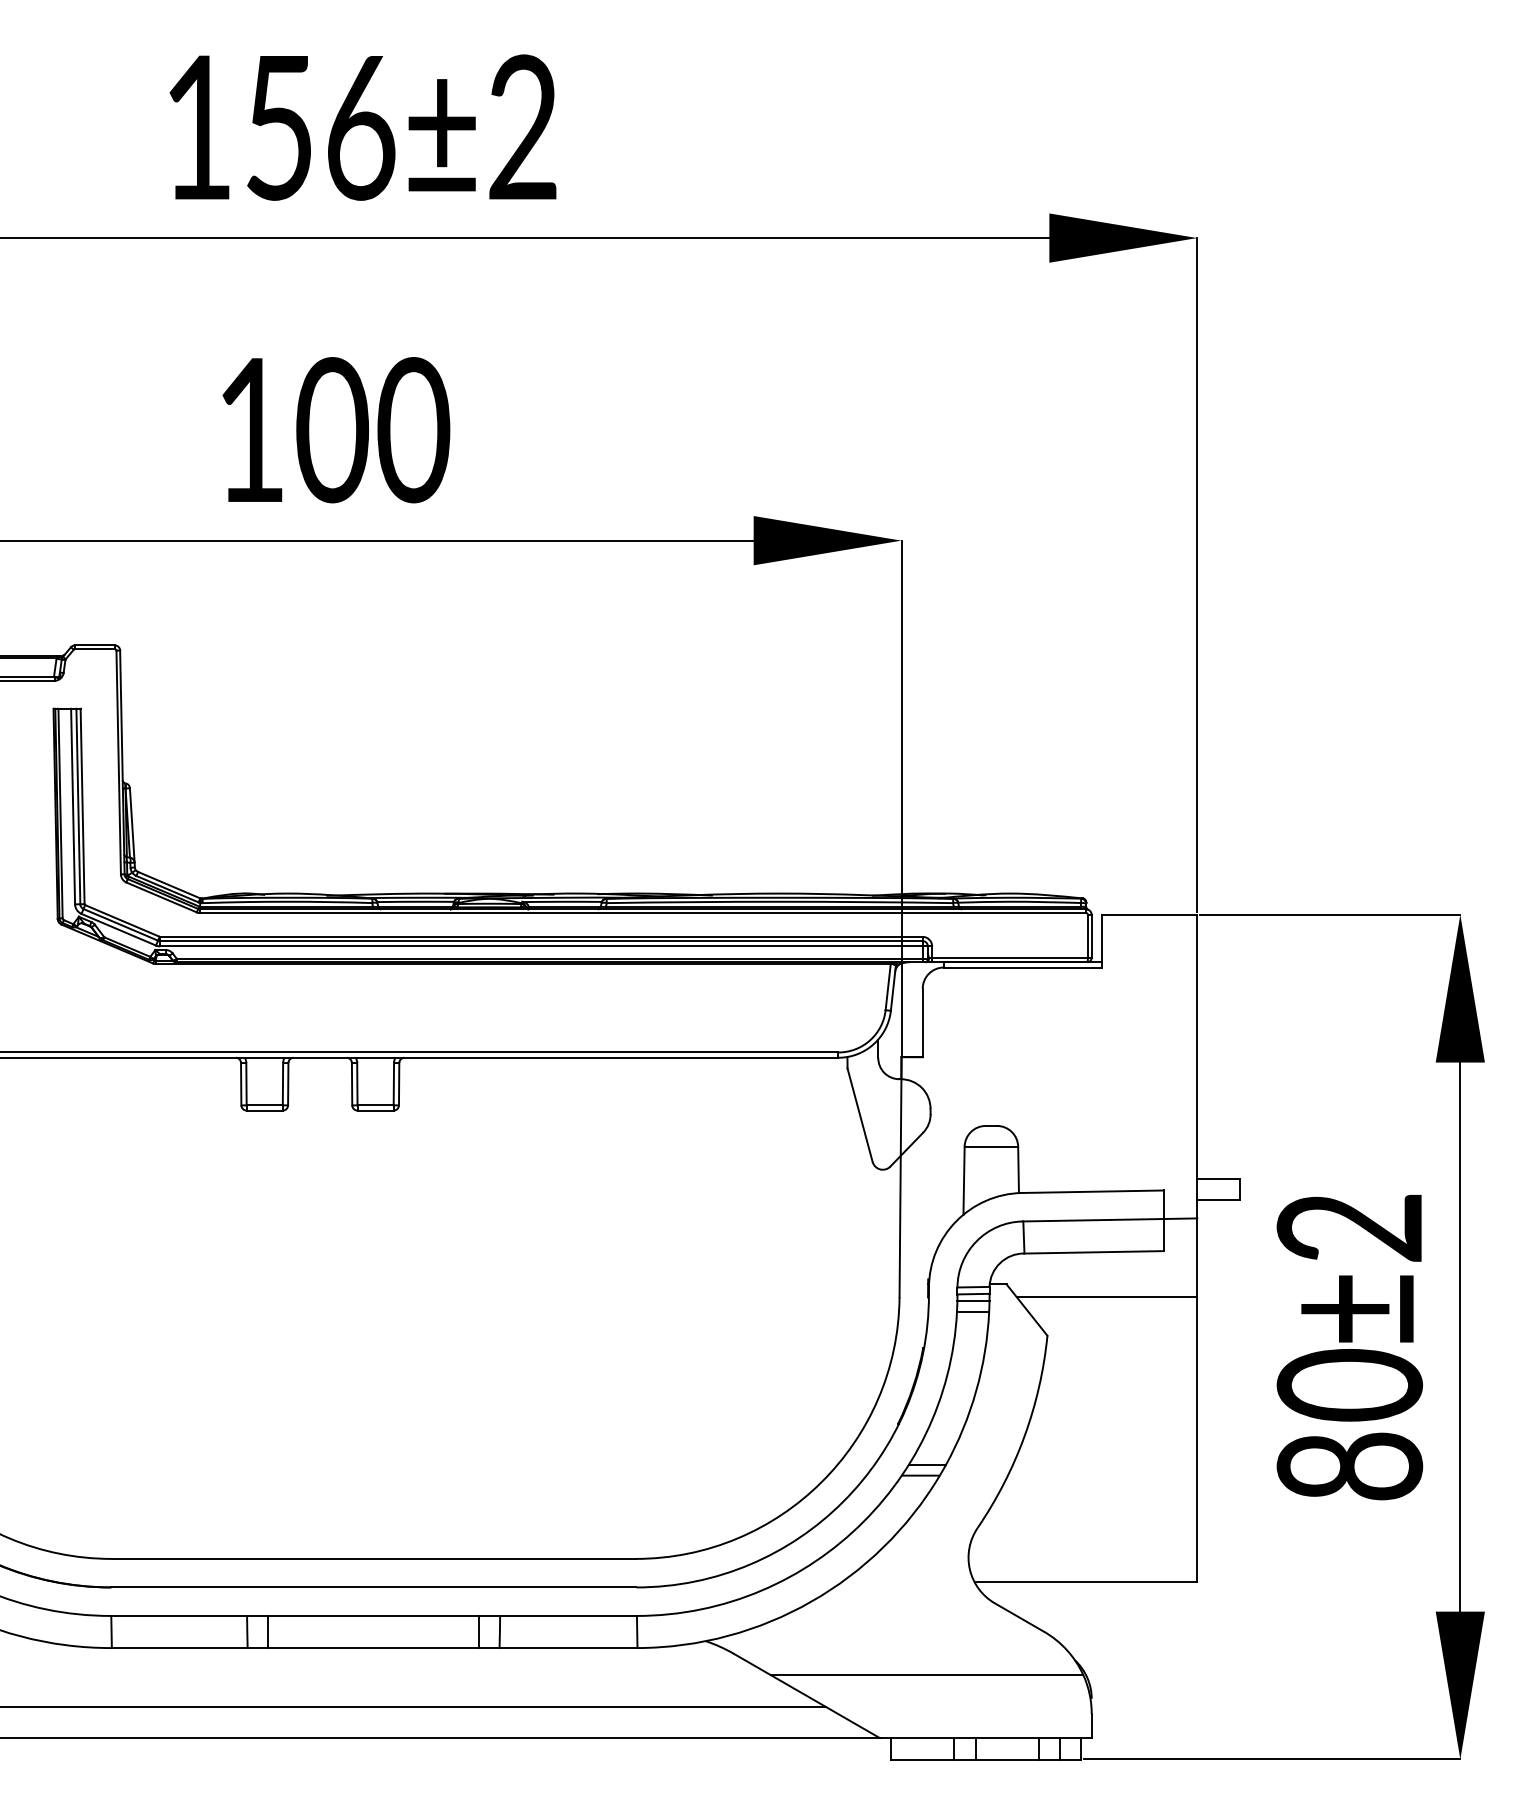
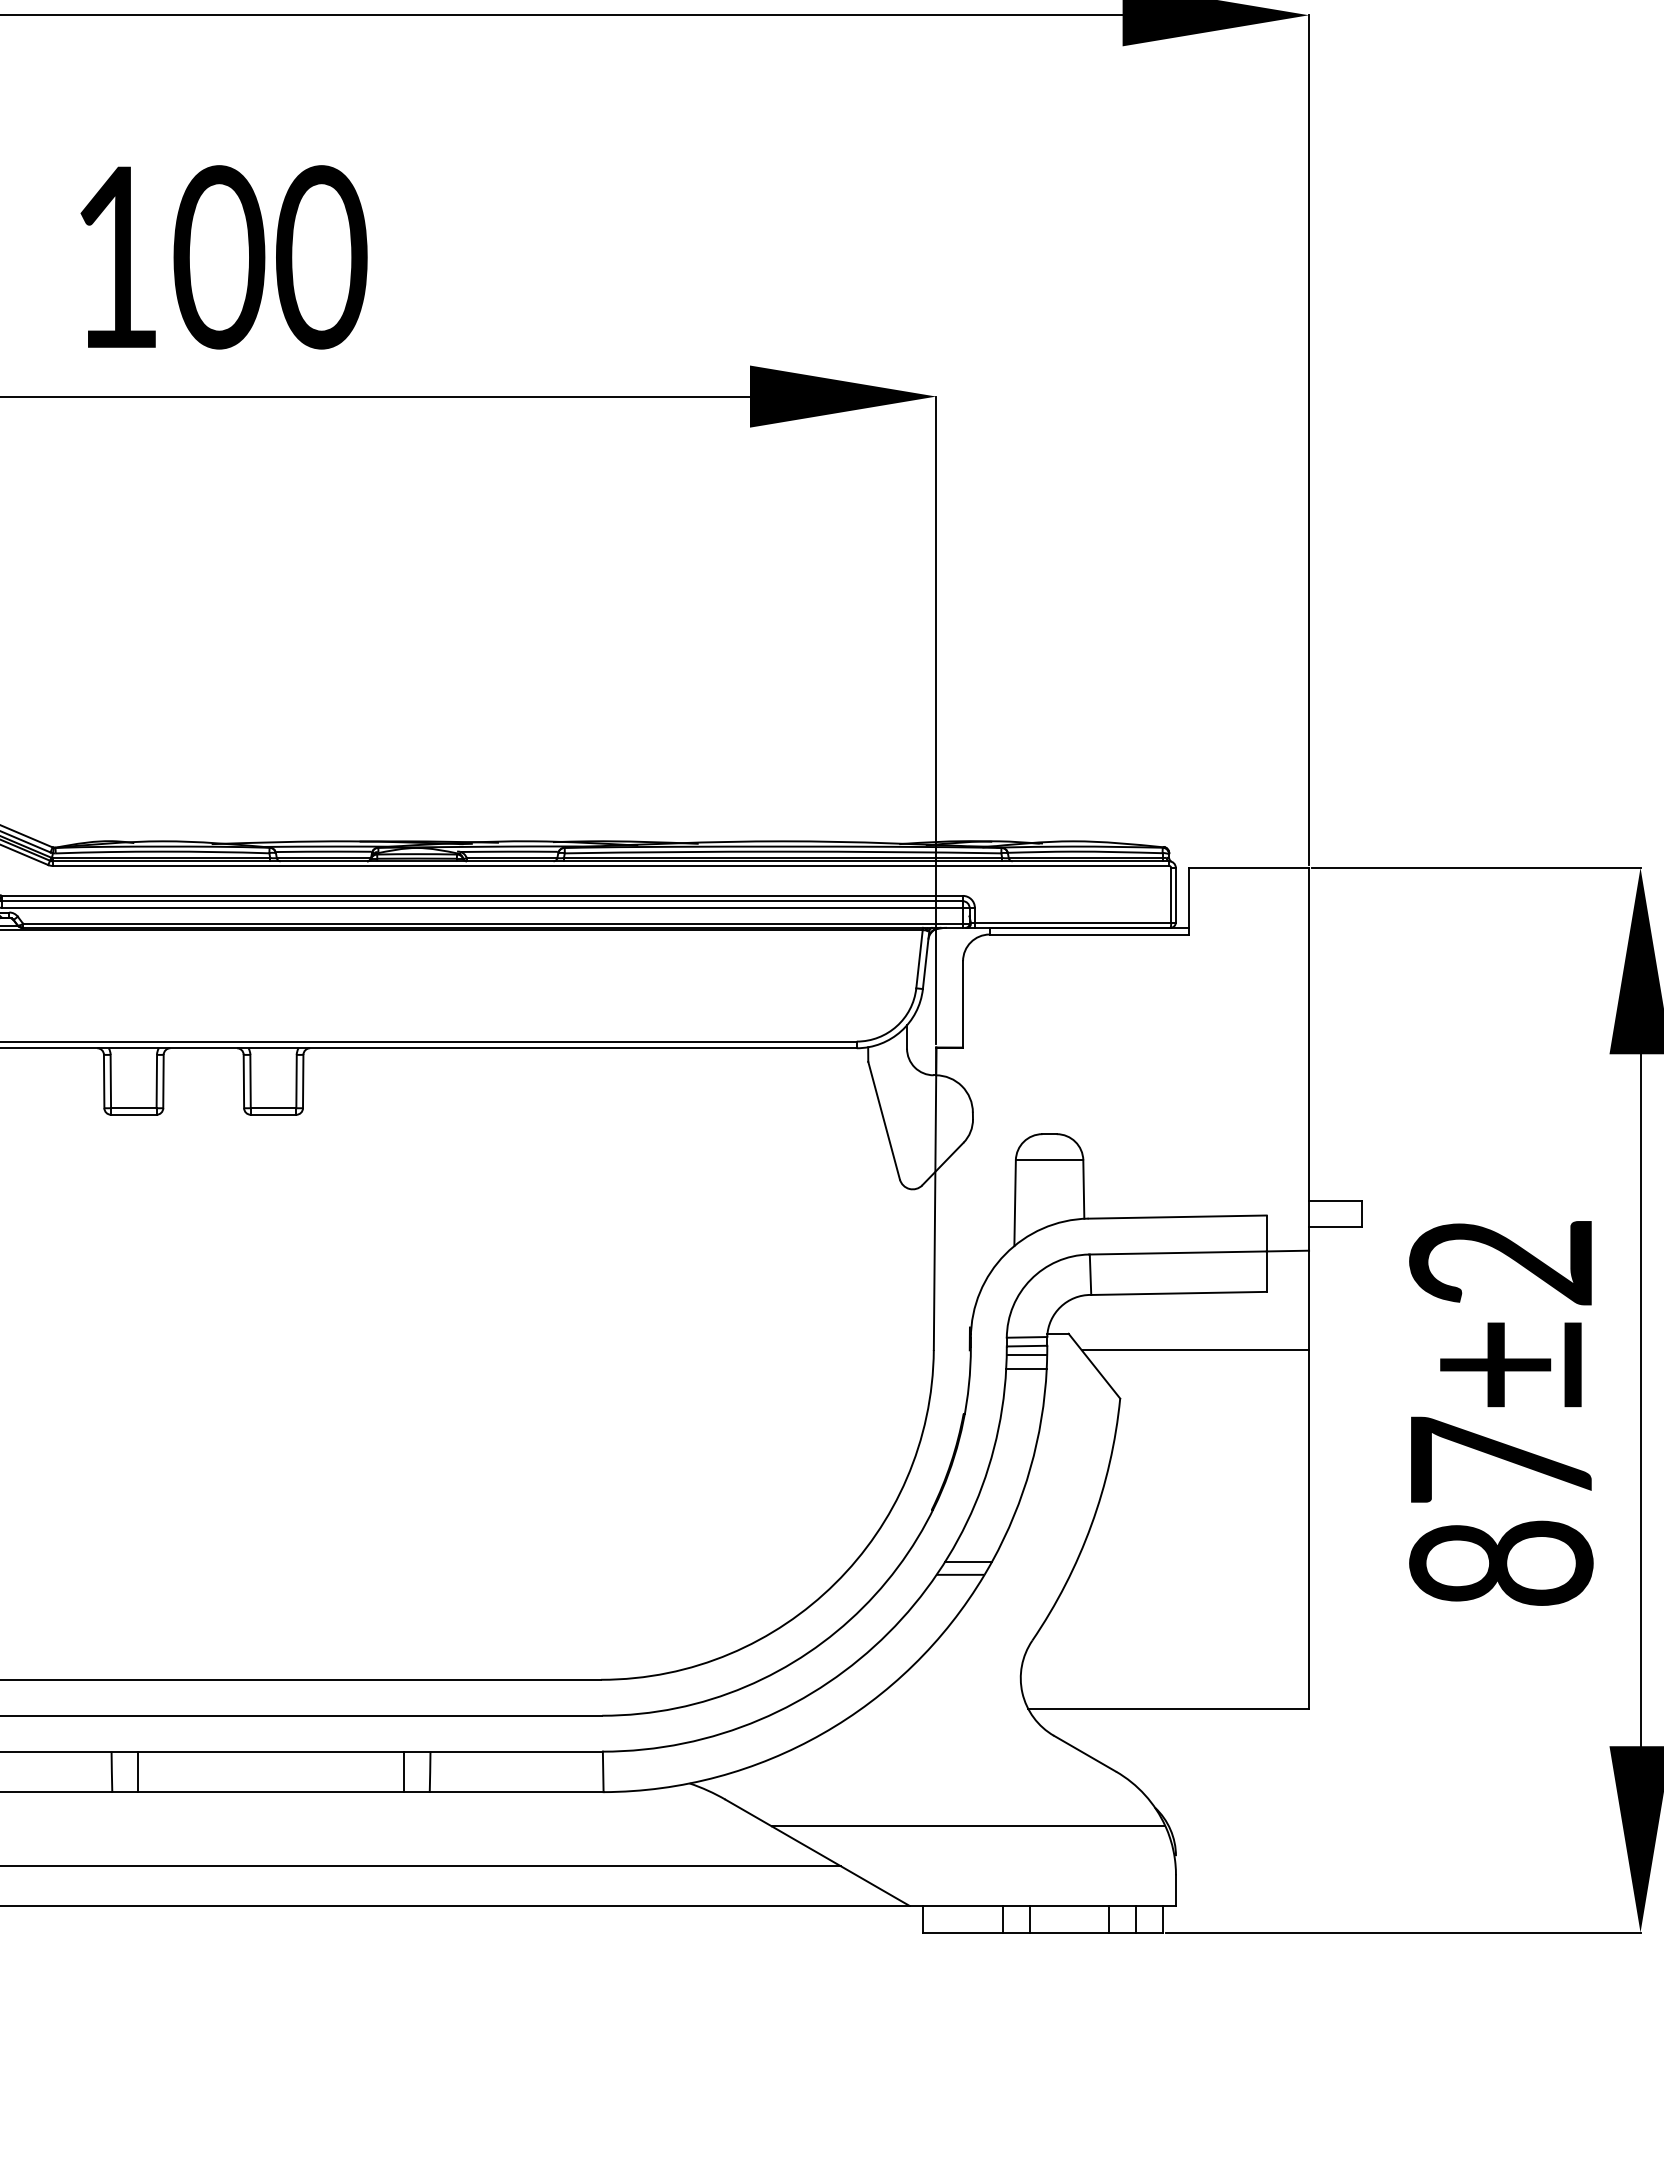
text: (1349, 1385) -> (1500, 1461), 80 -> 87

